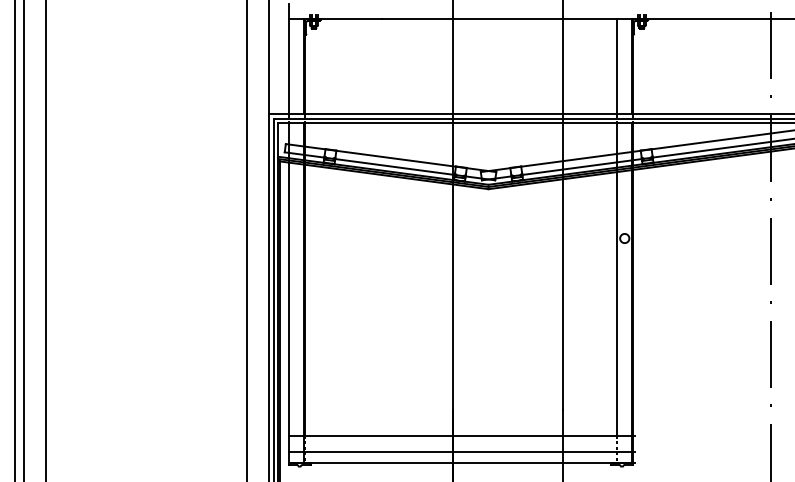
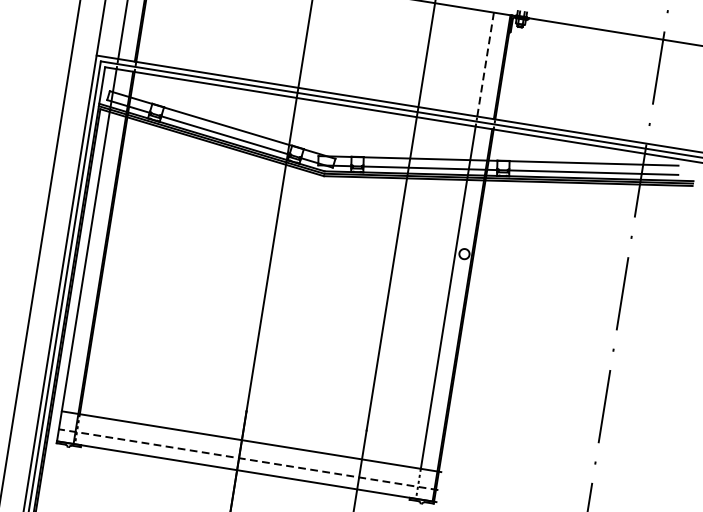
line: (616, 66) -> (485, 64), solid -> dashed
line: (461, 452) -> (248, 459), solid -> dashed

